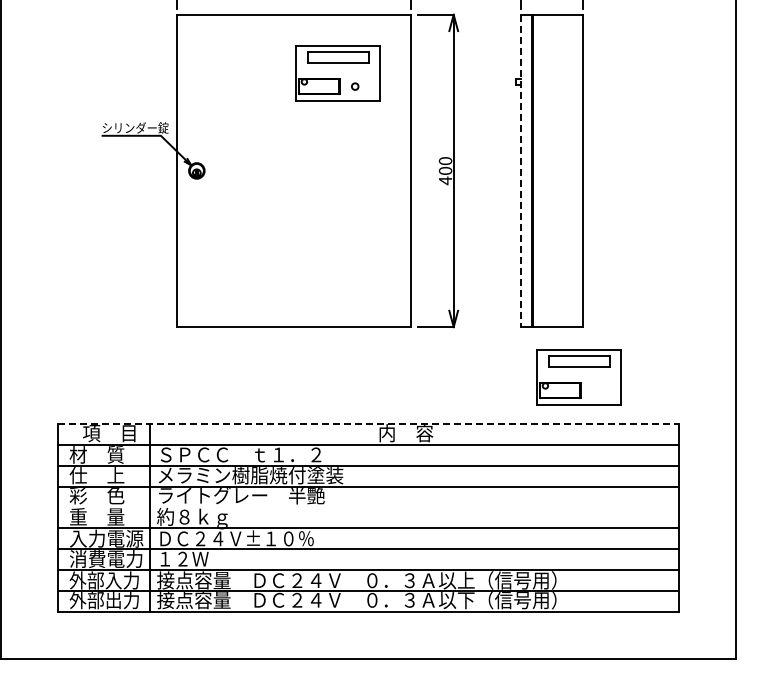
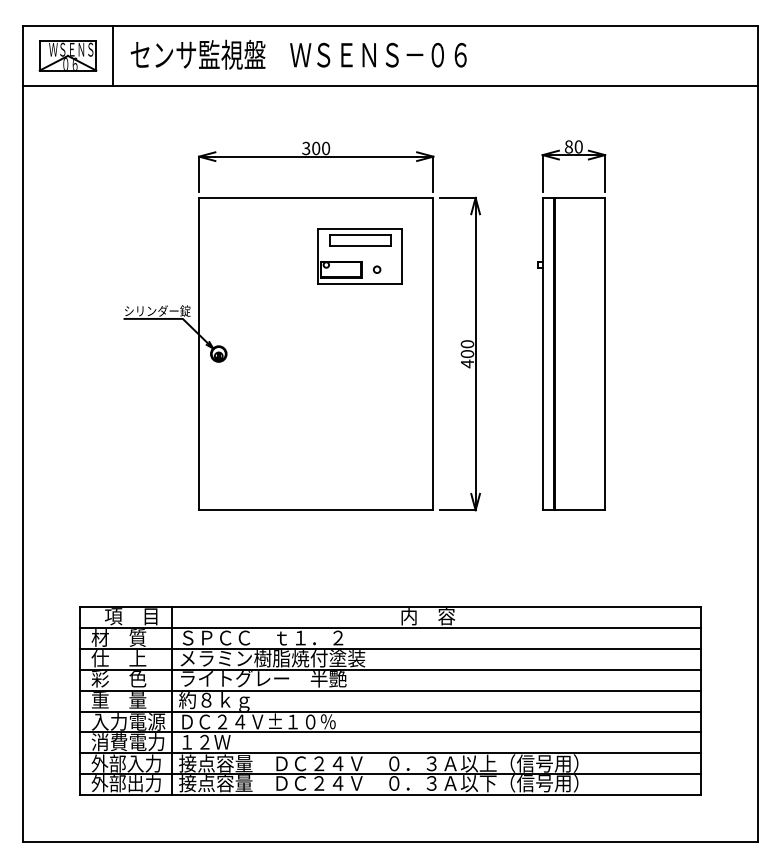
line: (520, 171) -> (542, 354), dashed -> solid
part: (578, 377) -> (600, 560), removed
line: (368, 424) -> (390, 607), dashed -> solid
line: (368, 507) -> (390, 690), added

